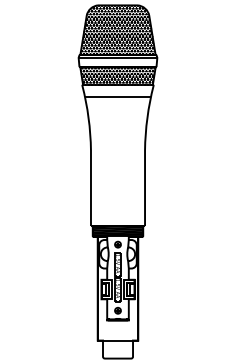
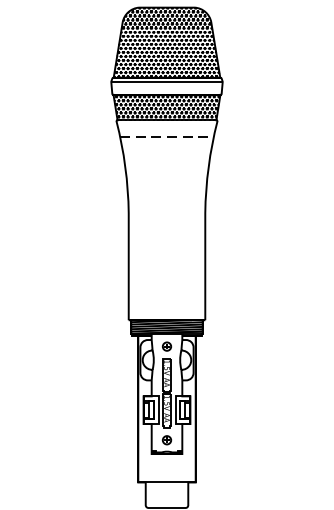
line: (118, 96) -> (167, 136), solid -> dashed

